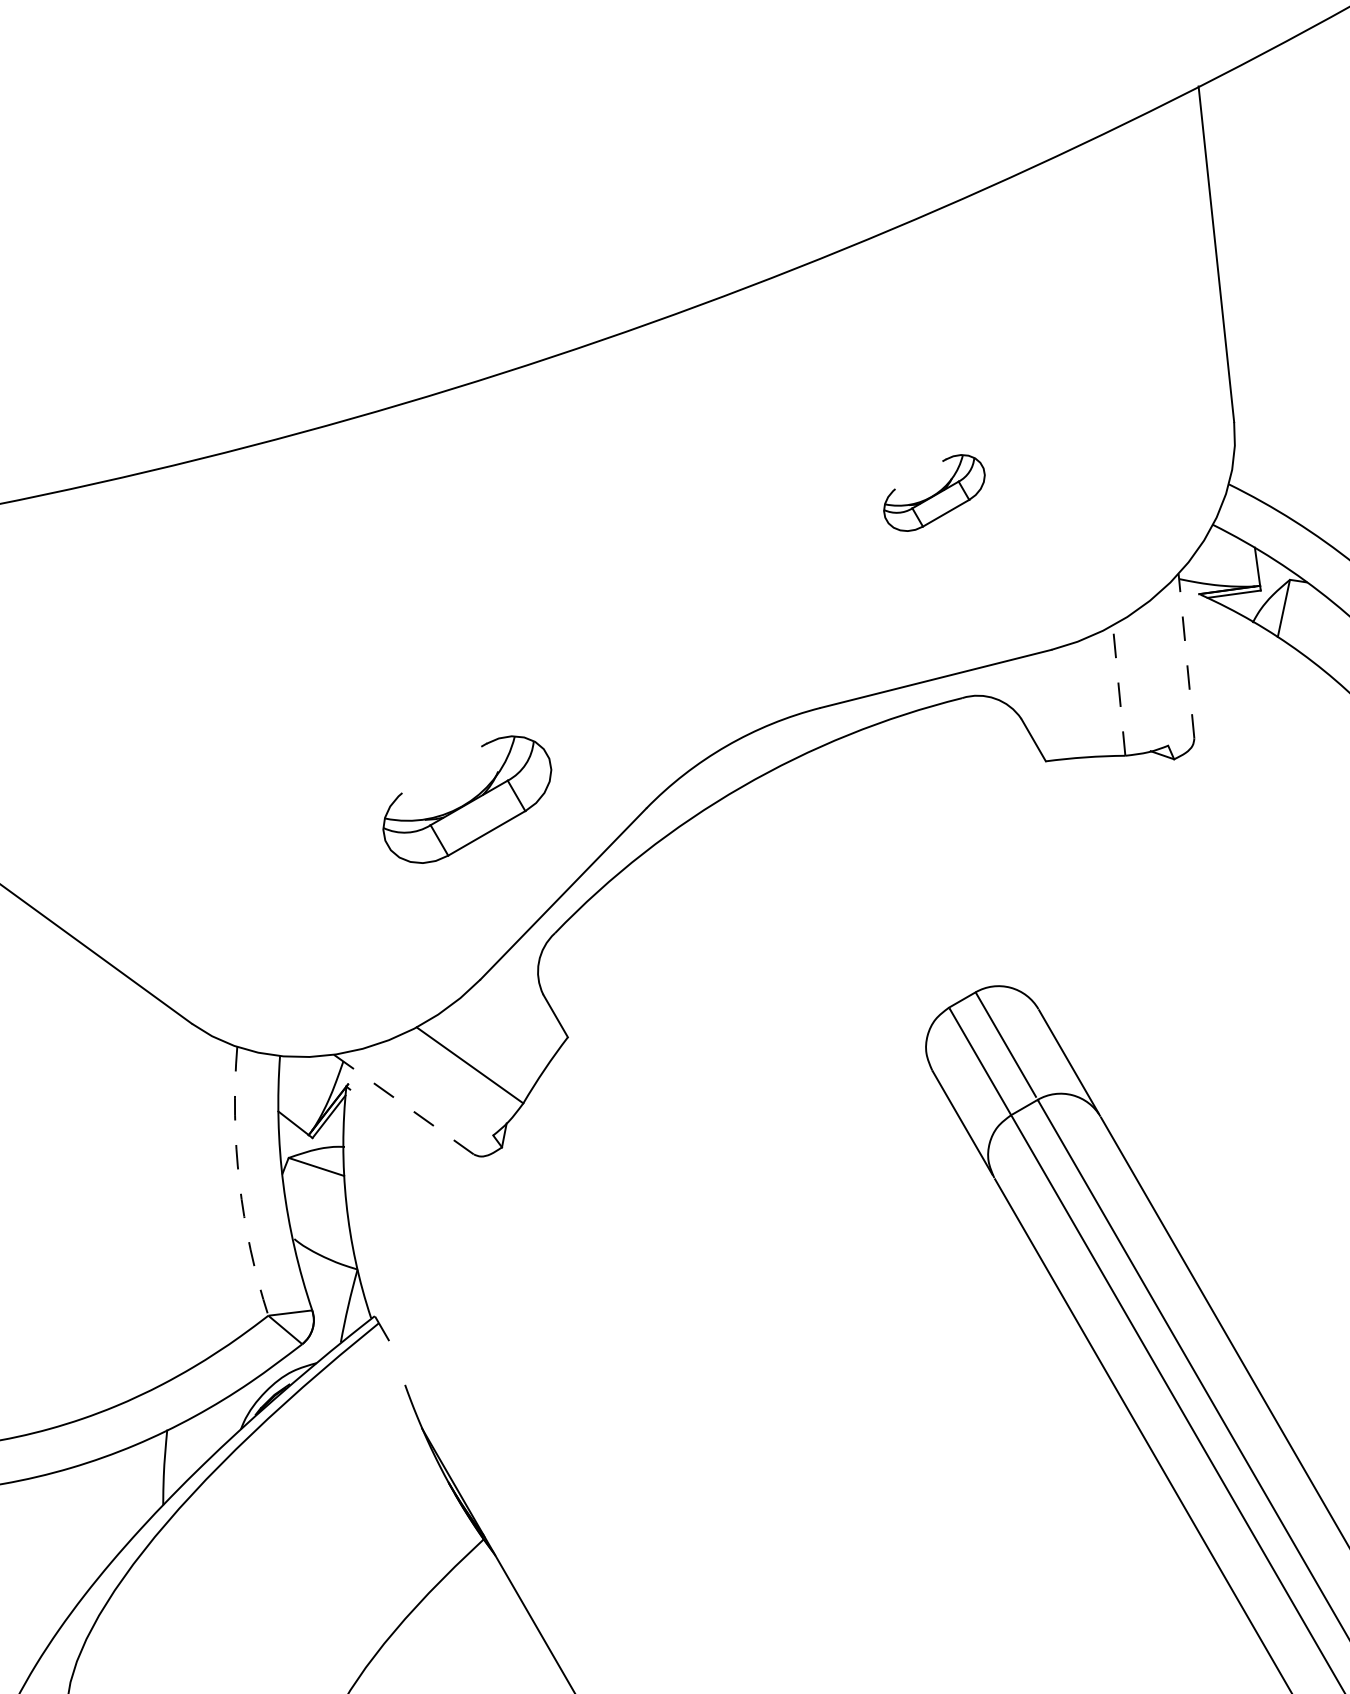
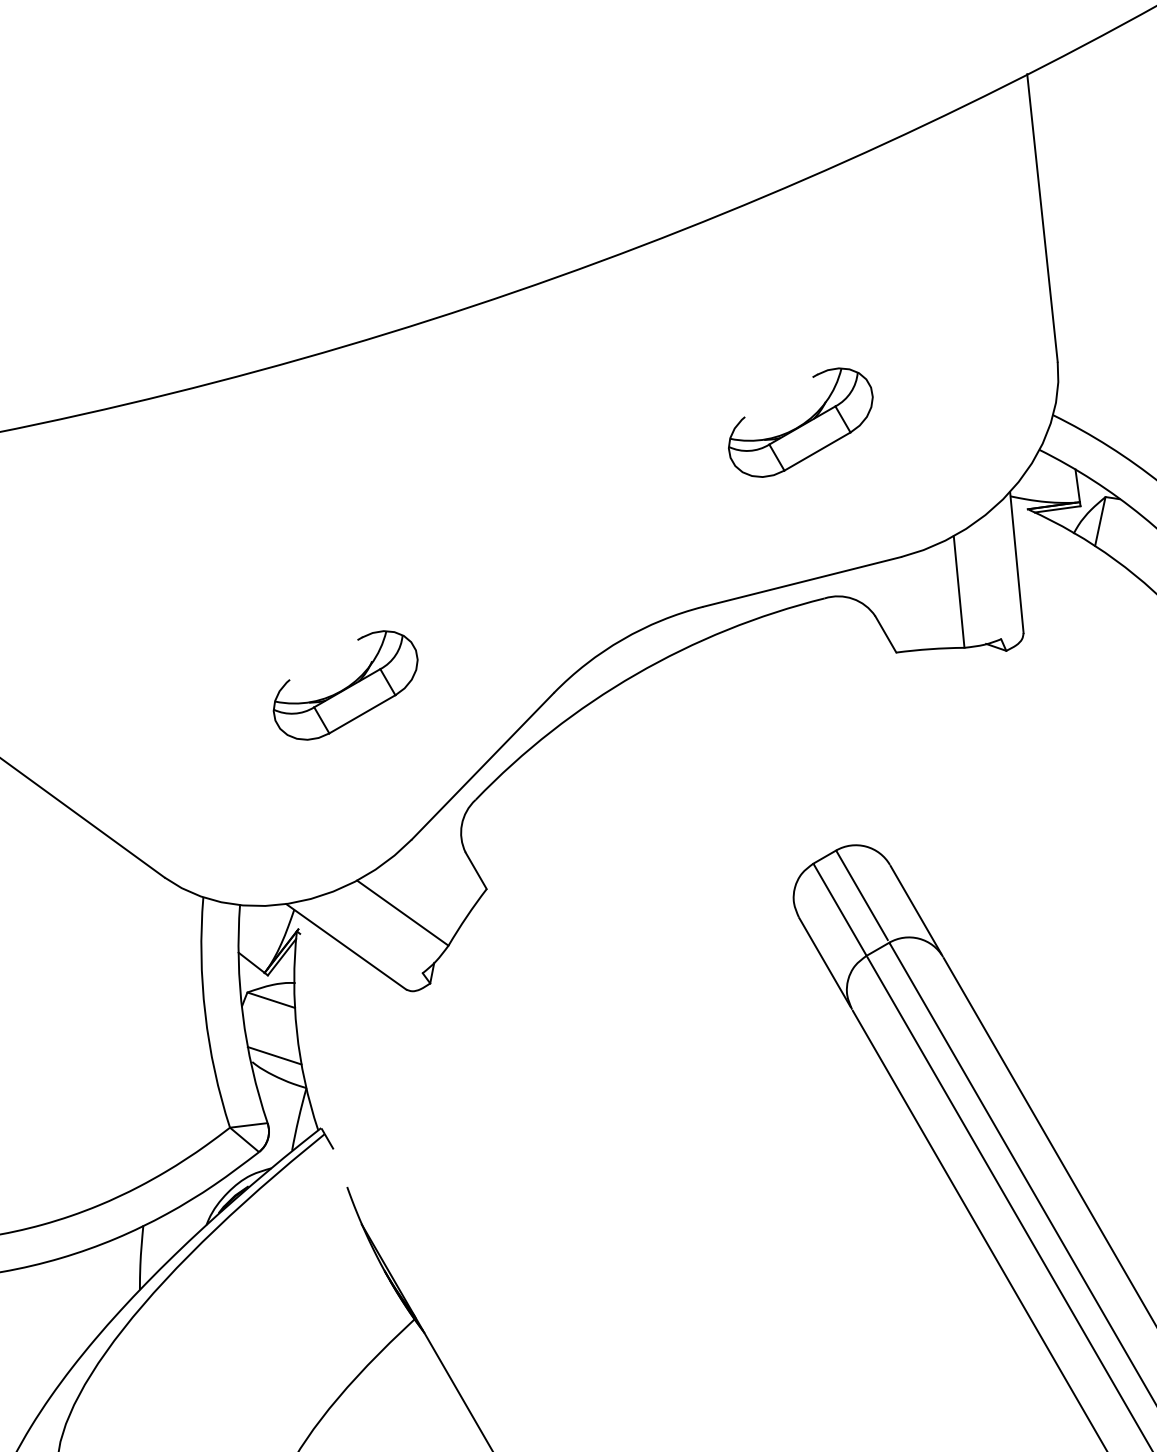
part: (934, 492) -> (800, 422), size x1.67
line: (1186, 656) -> (1016, 562), dashed -> solid
line: (1119, 690) -> (959, 591), dashed -> solid
part: (467, 799) -> (345, 685), moved
line: (403, 1104) -> (345, 946), dashed -> solid
arc: (239, 1182) -> (205, 1013), dashed -> solid
line: (320, 1231) -> (274, 1055), added

